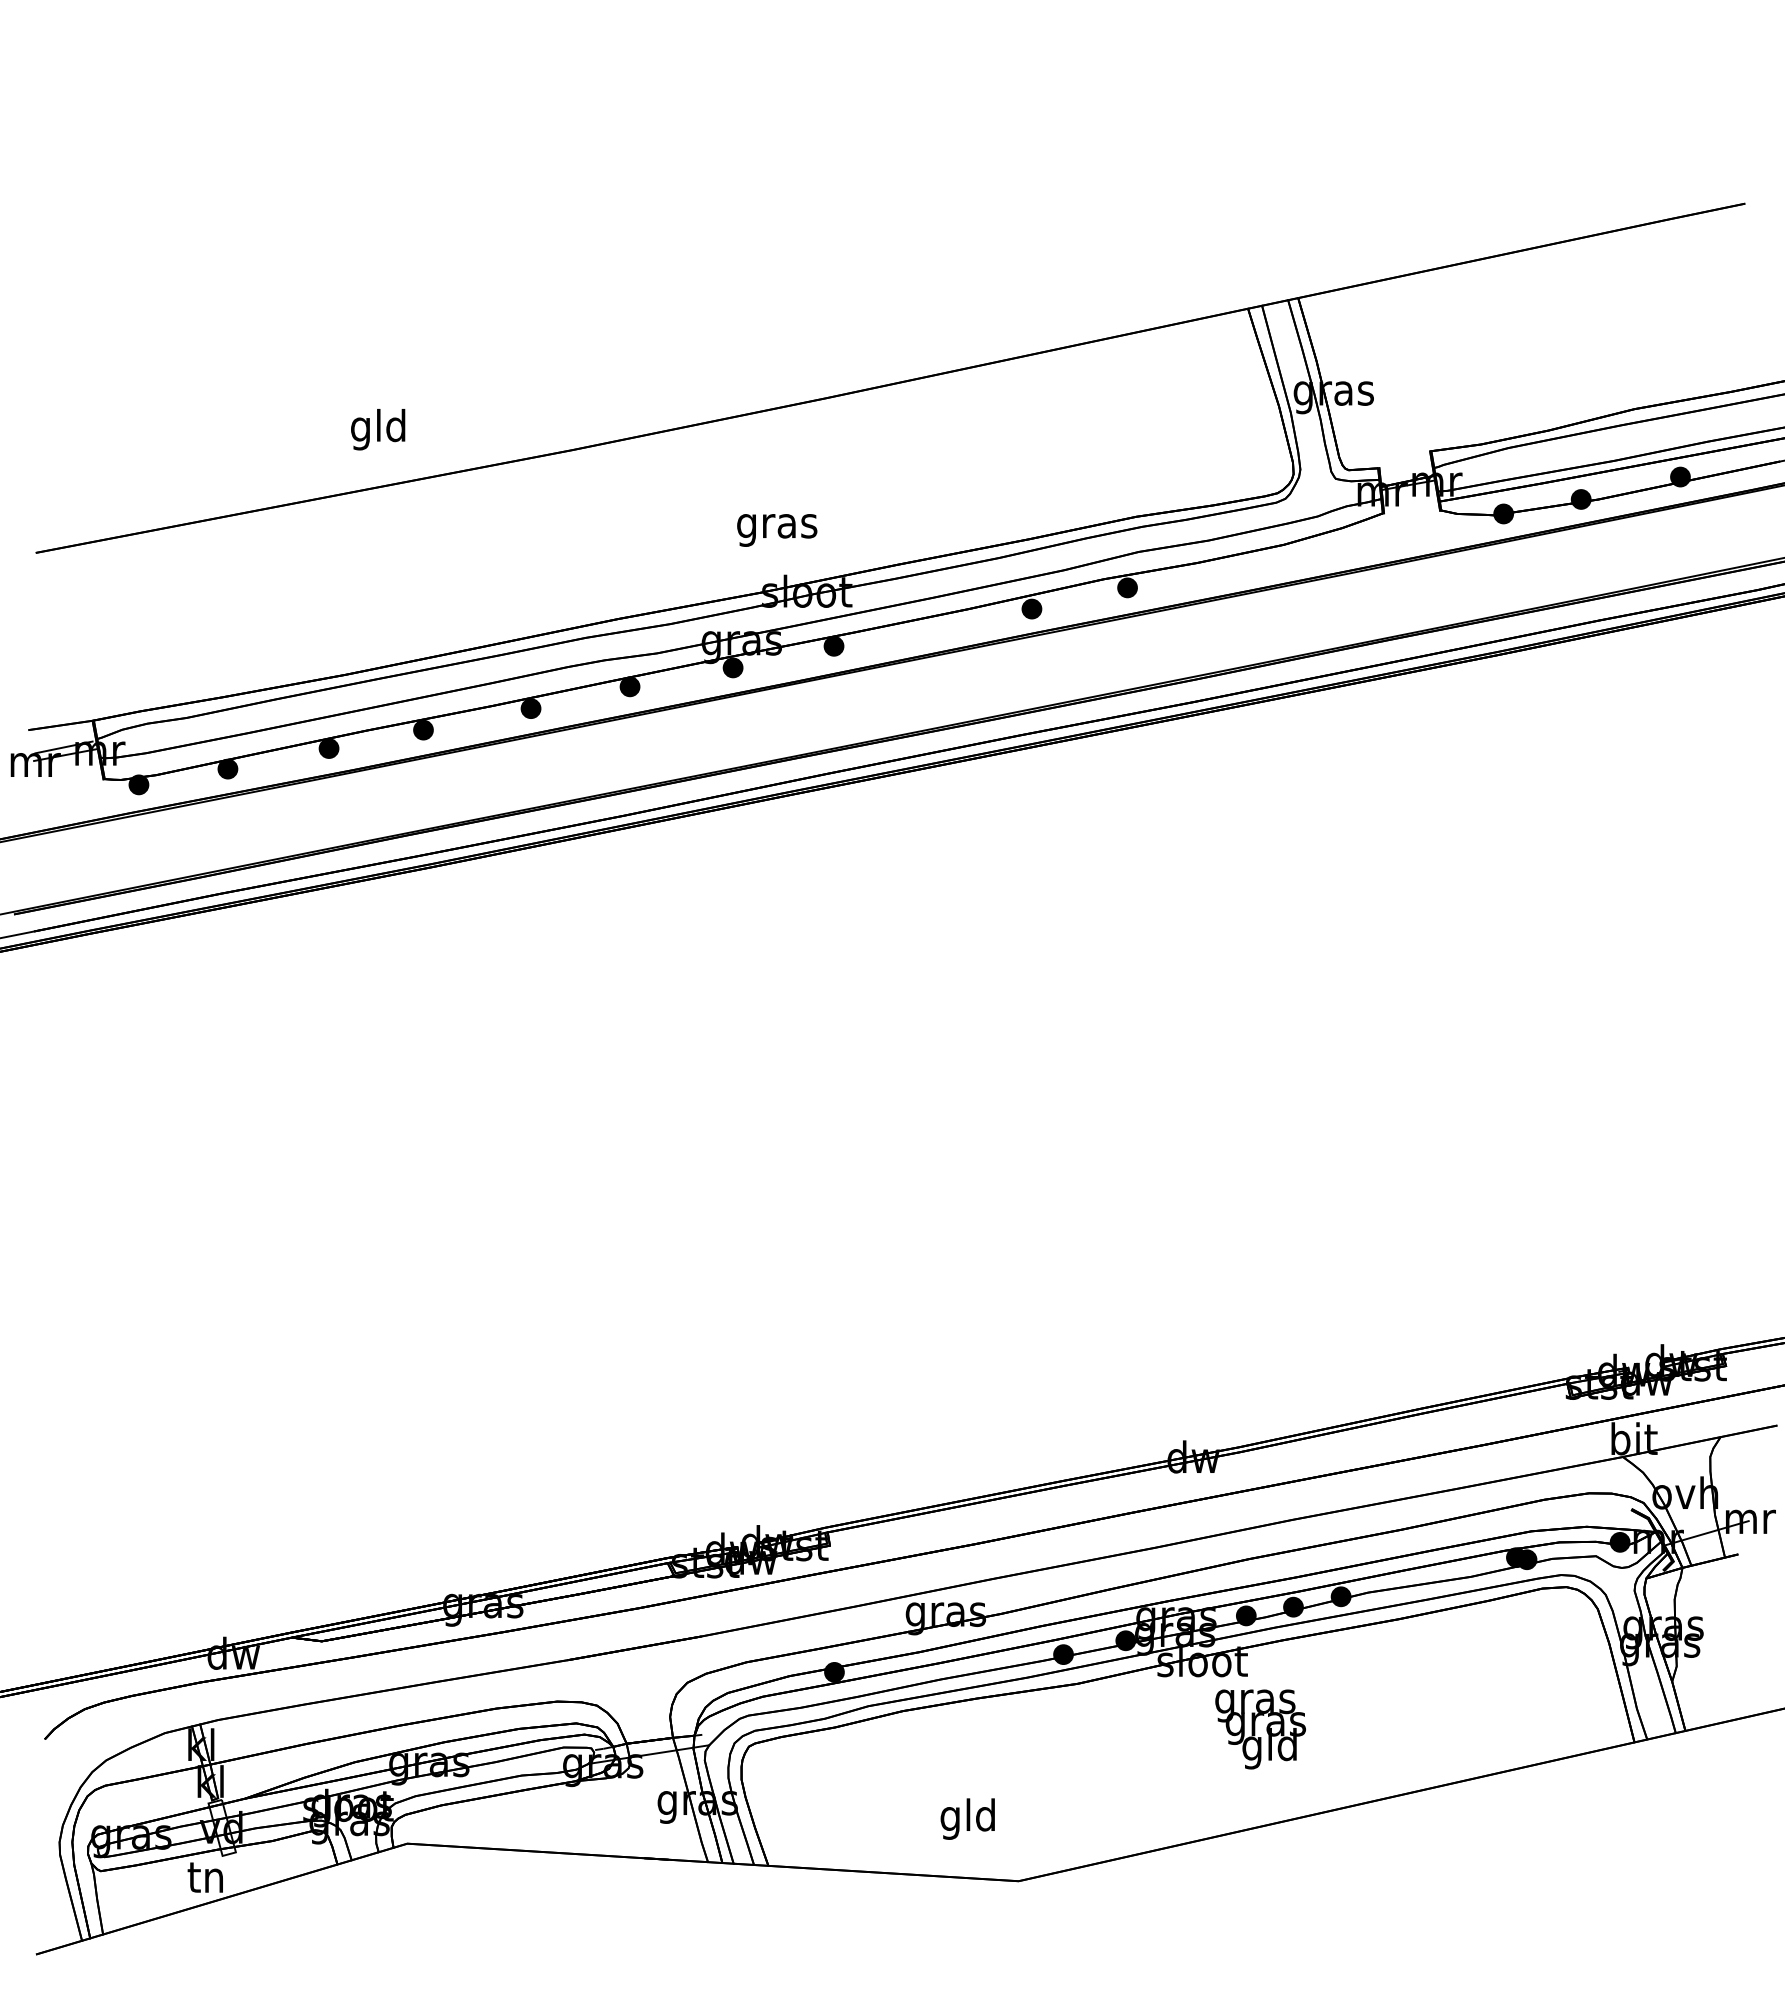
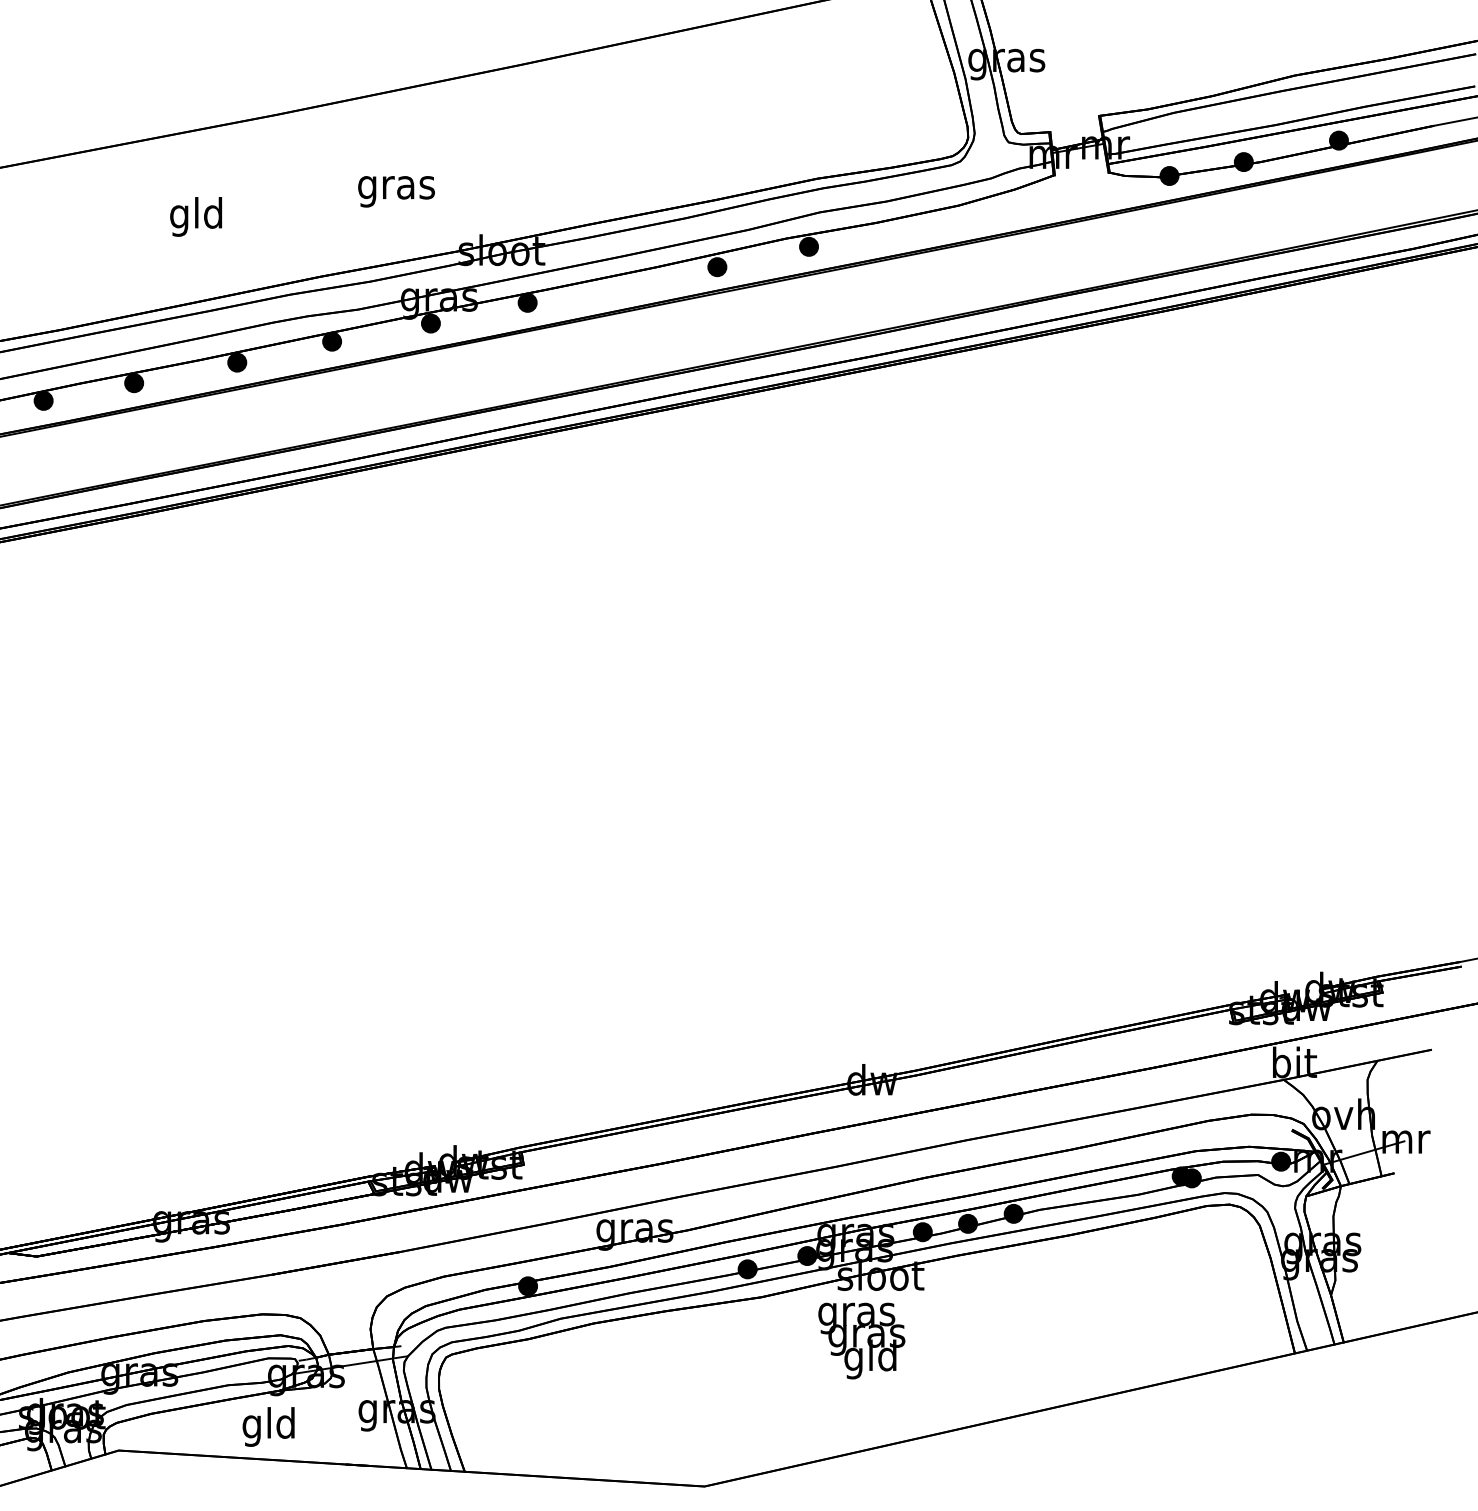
text: (378, 429) -> (196, 216), moved
text: (777, 530) -> (396, 191), moved
text: (1260, 1729) -> (861, 1341), moved
text: (967, 1818) -> (268, 1426), moved

